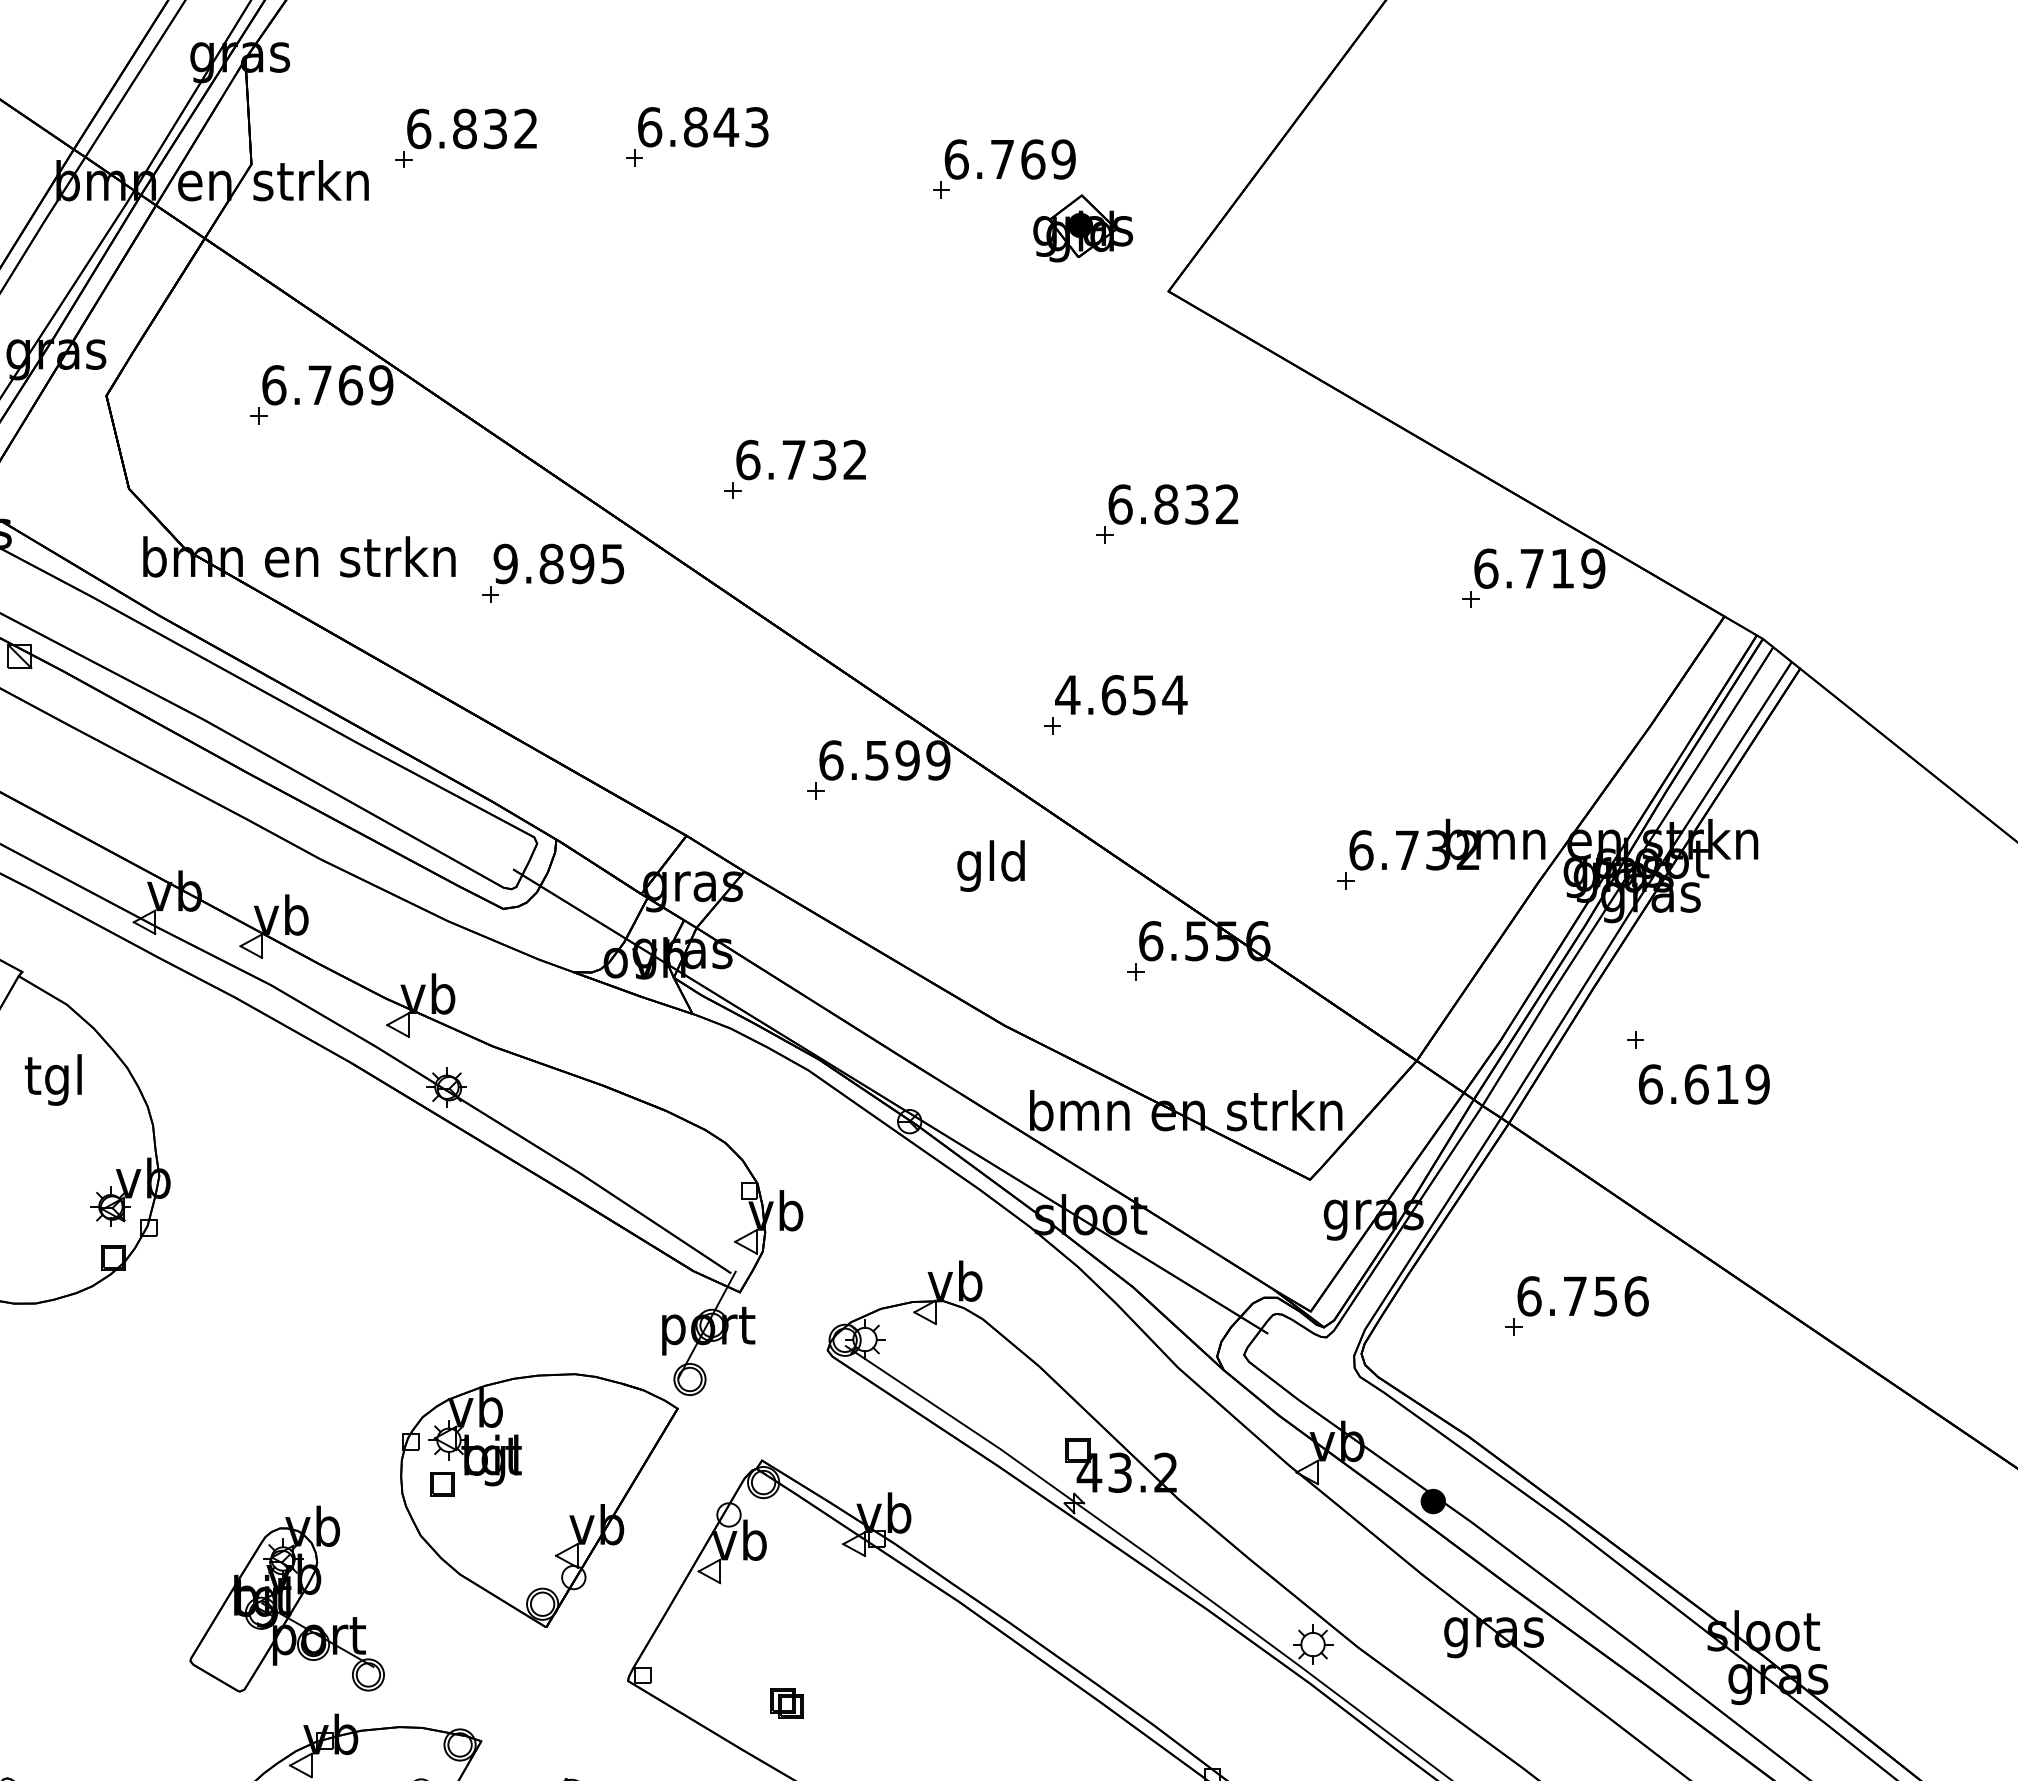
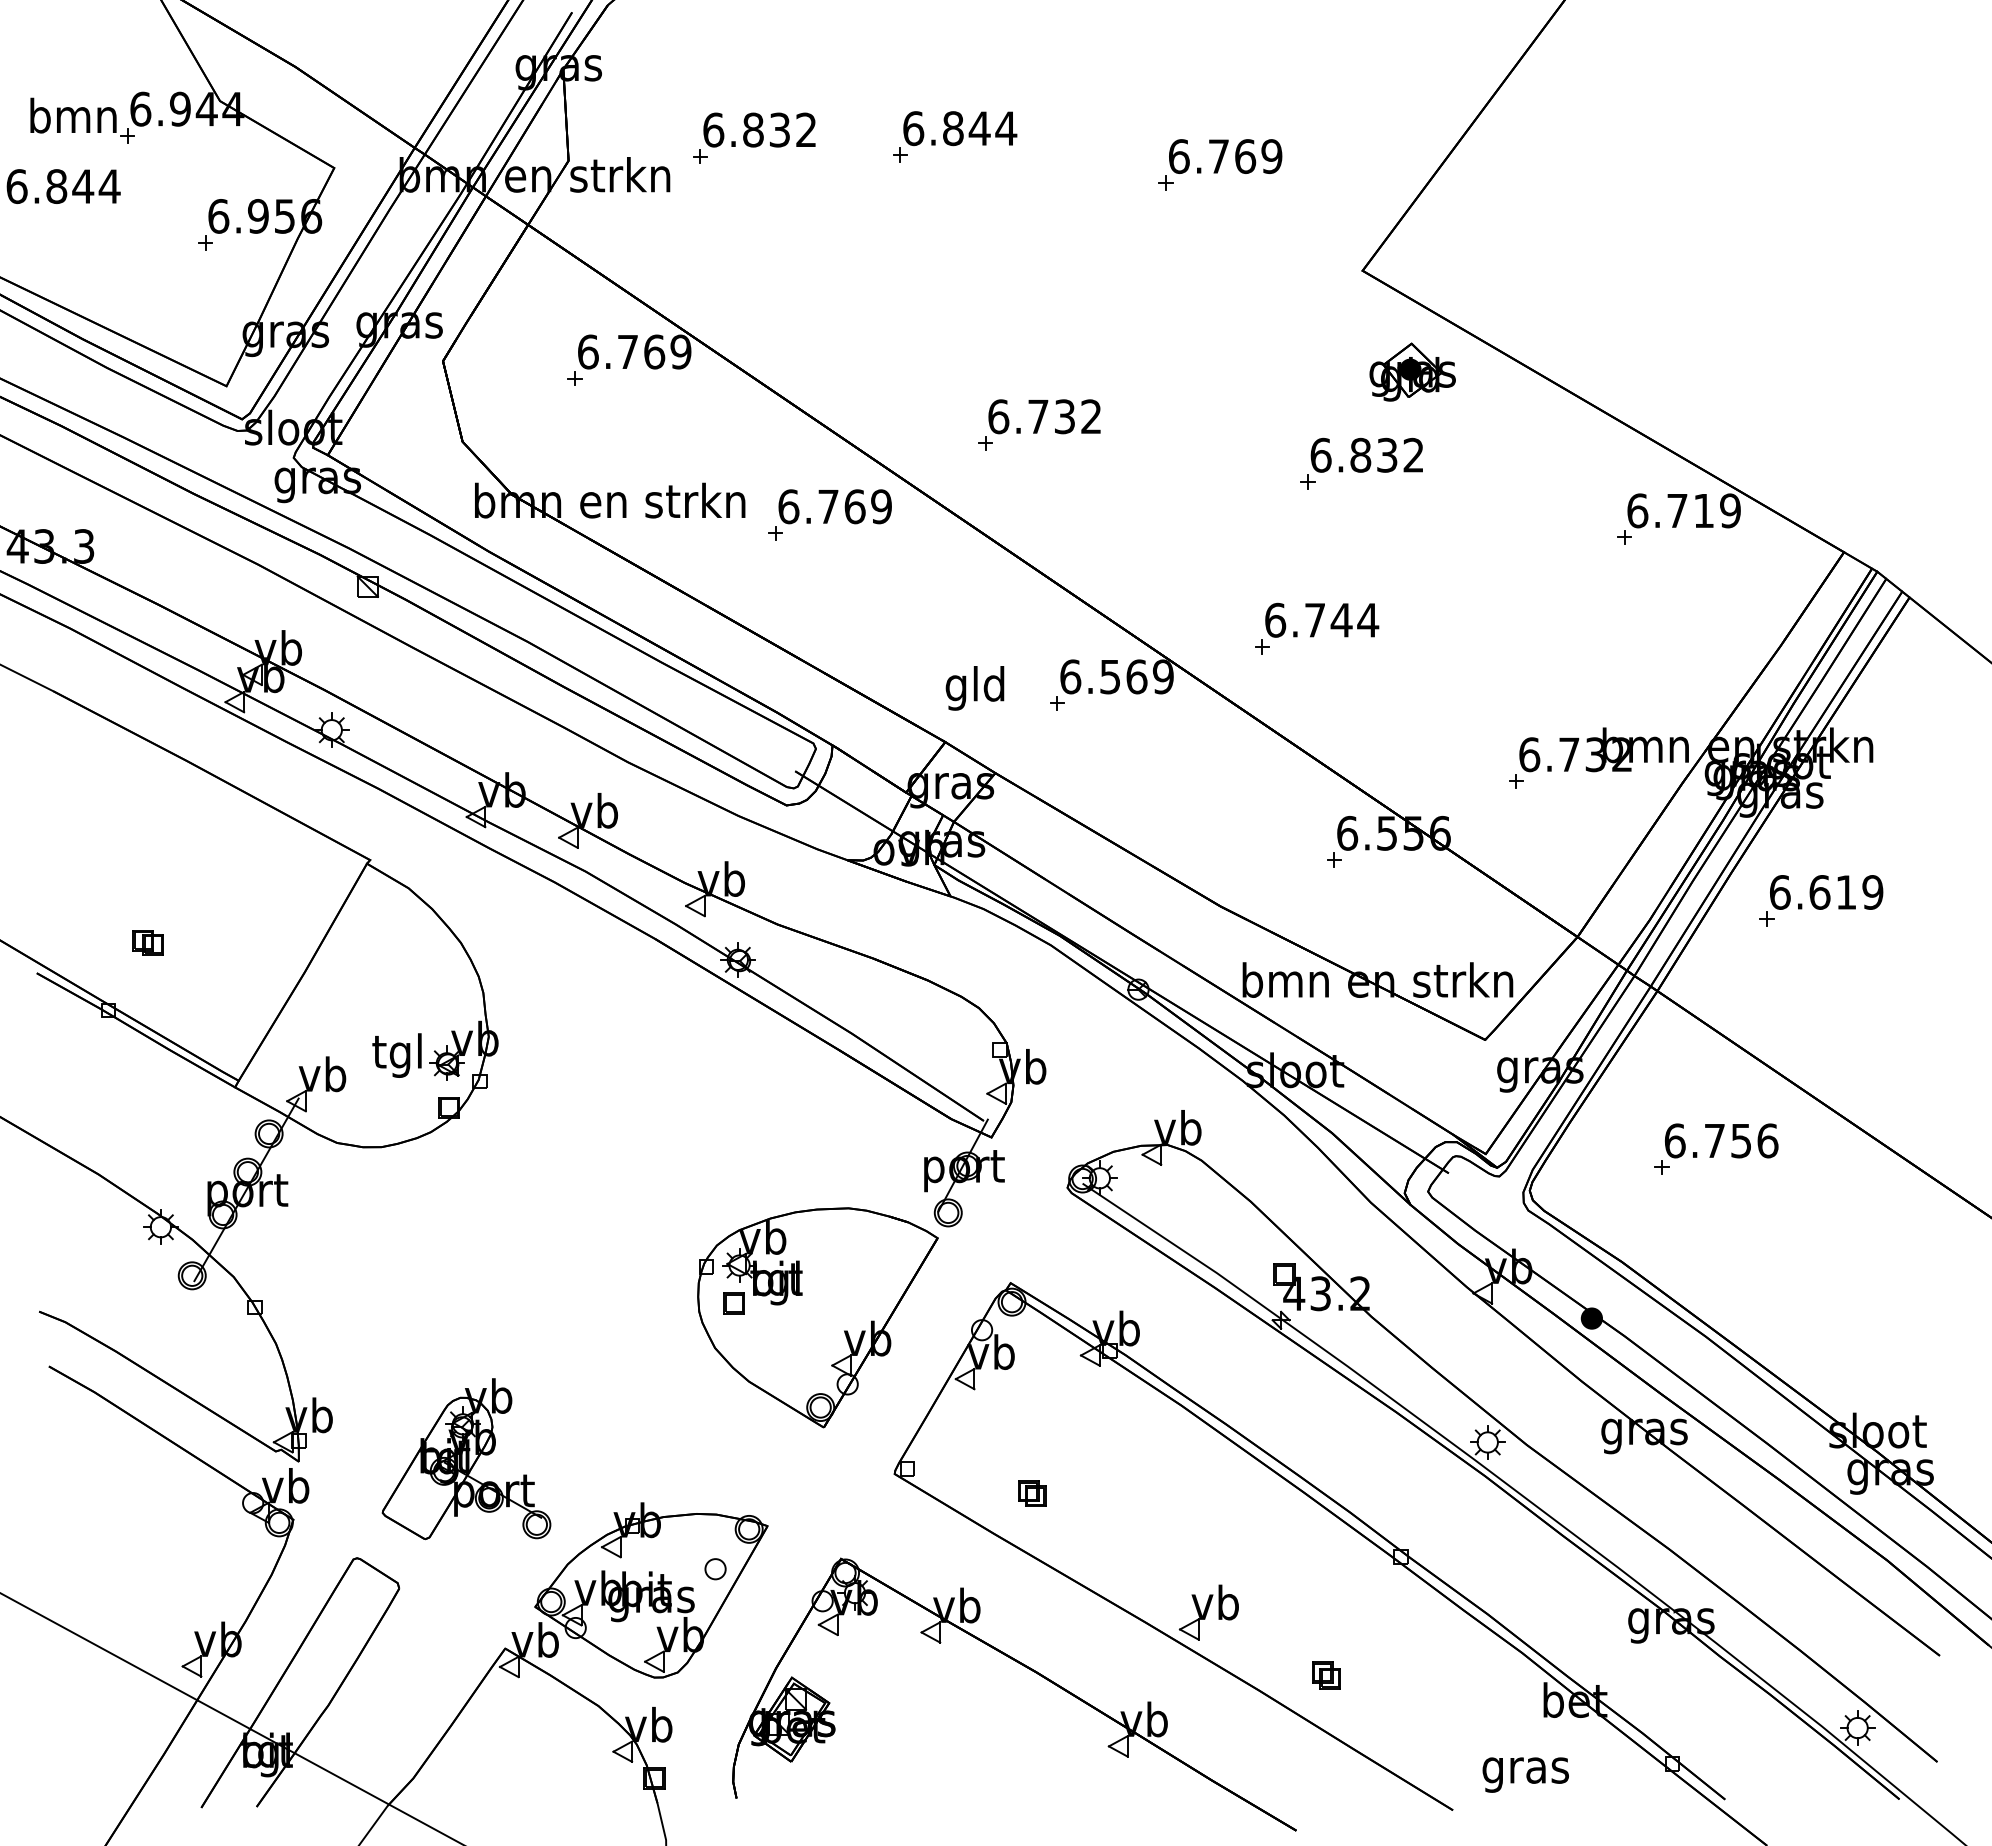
text: (757, 127) -> (1006, 128), 6.843 -> 6.844
part: (1082, 227) -> (1412, 371), moved
text: (558, 563) -> (834, 506), 9.895 -> 6.769
text: (1106, 694) -> (1308, 619), 4.654 -> 6.744
text: (907, 759) -> (1136, 676), 6.599 -> 6.569
text: (990, 866) -> (974, 688), moved
text: (52, 1079) -> (396, 1055), moved
text: (1704, 1084) -> (1826, 892), moved
part: (287, 1599) -> (466, 1459), moved

